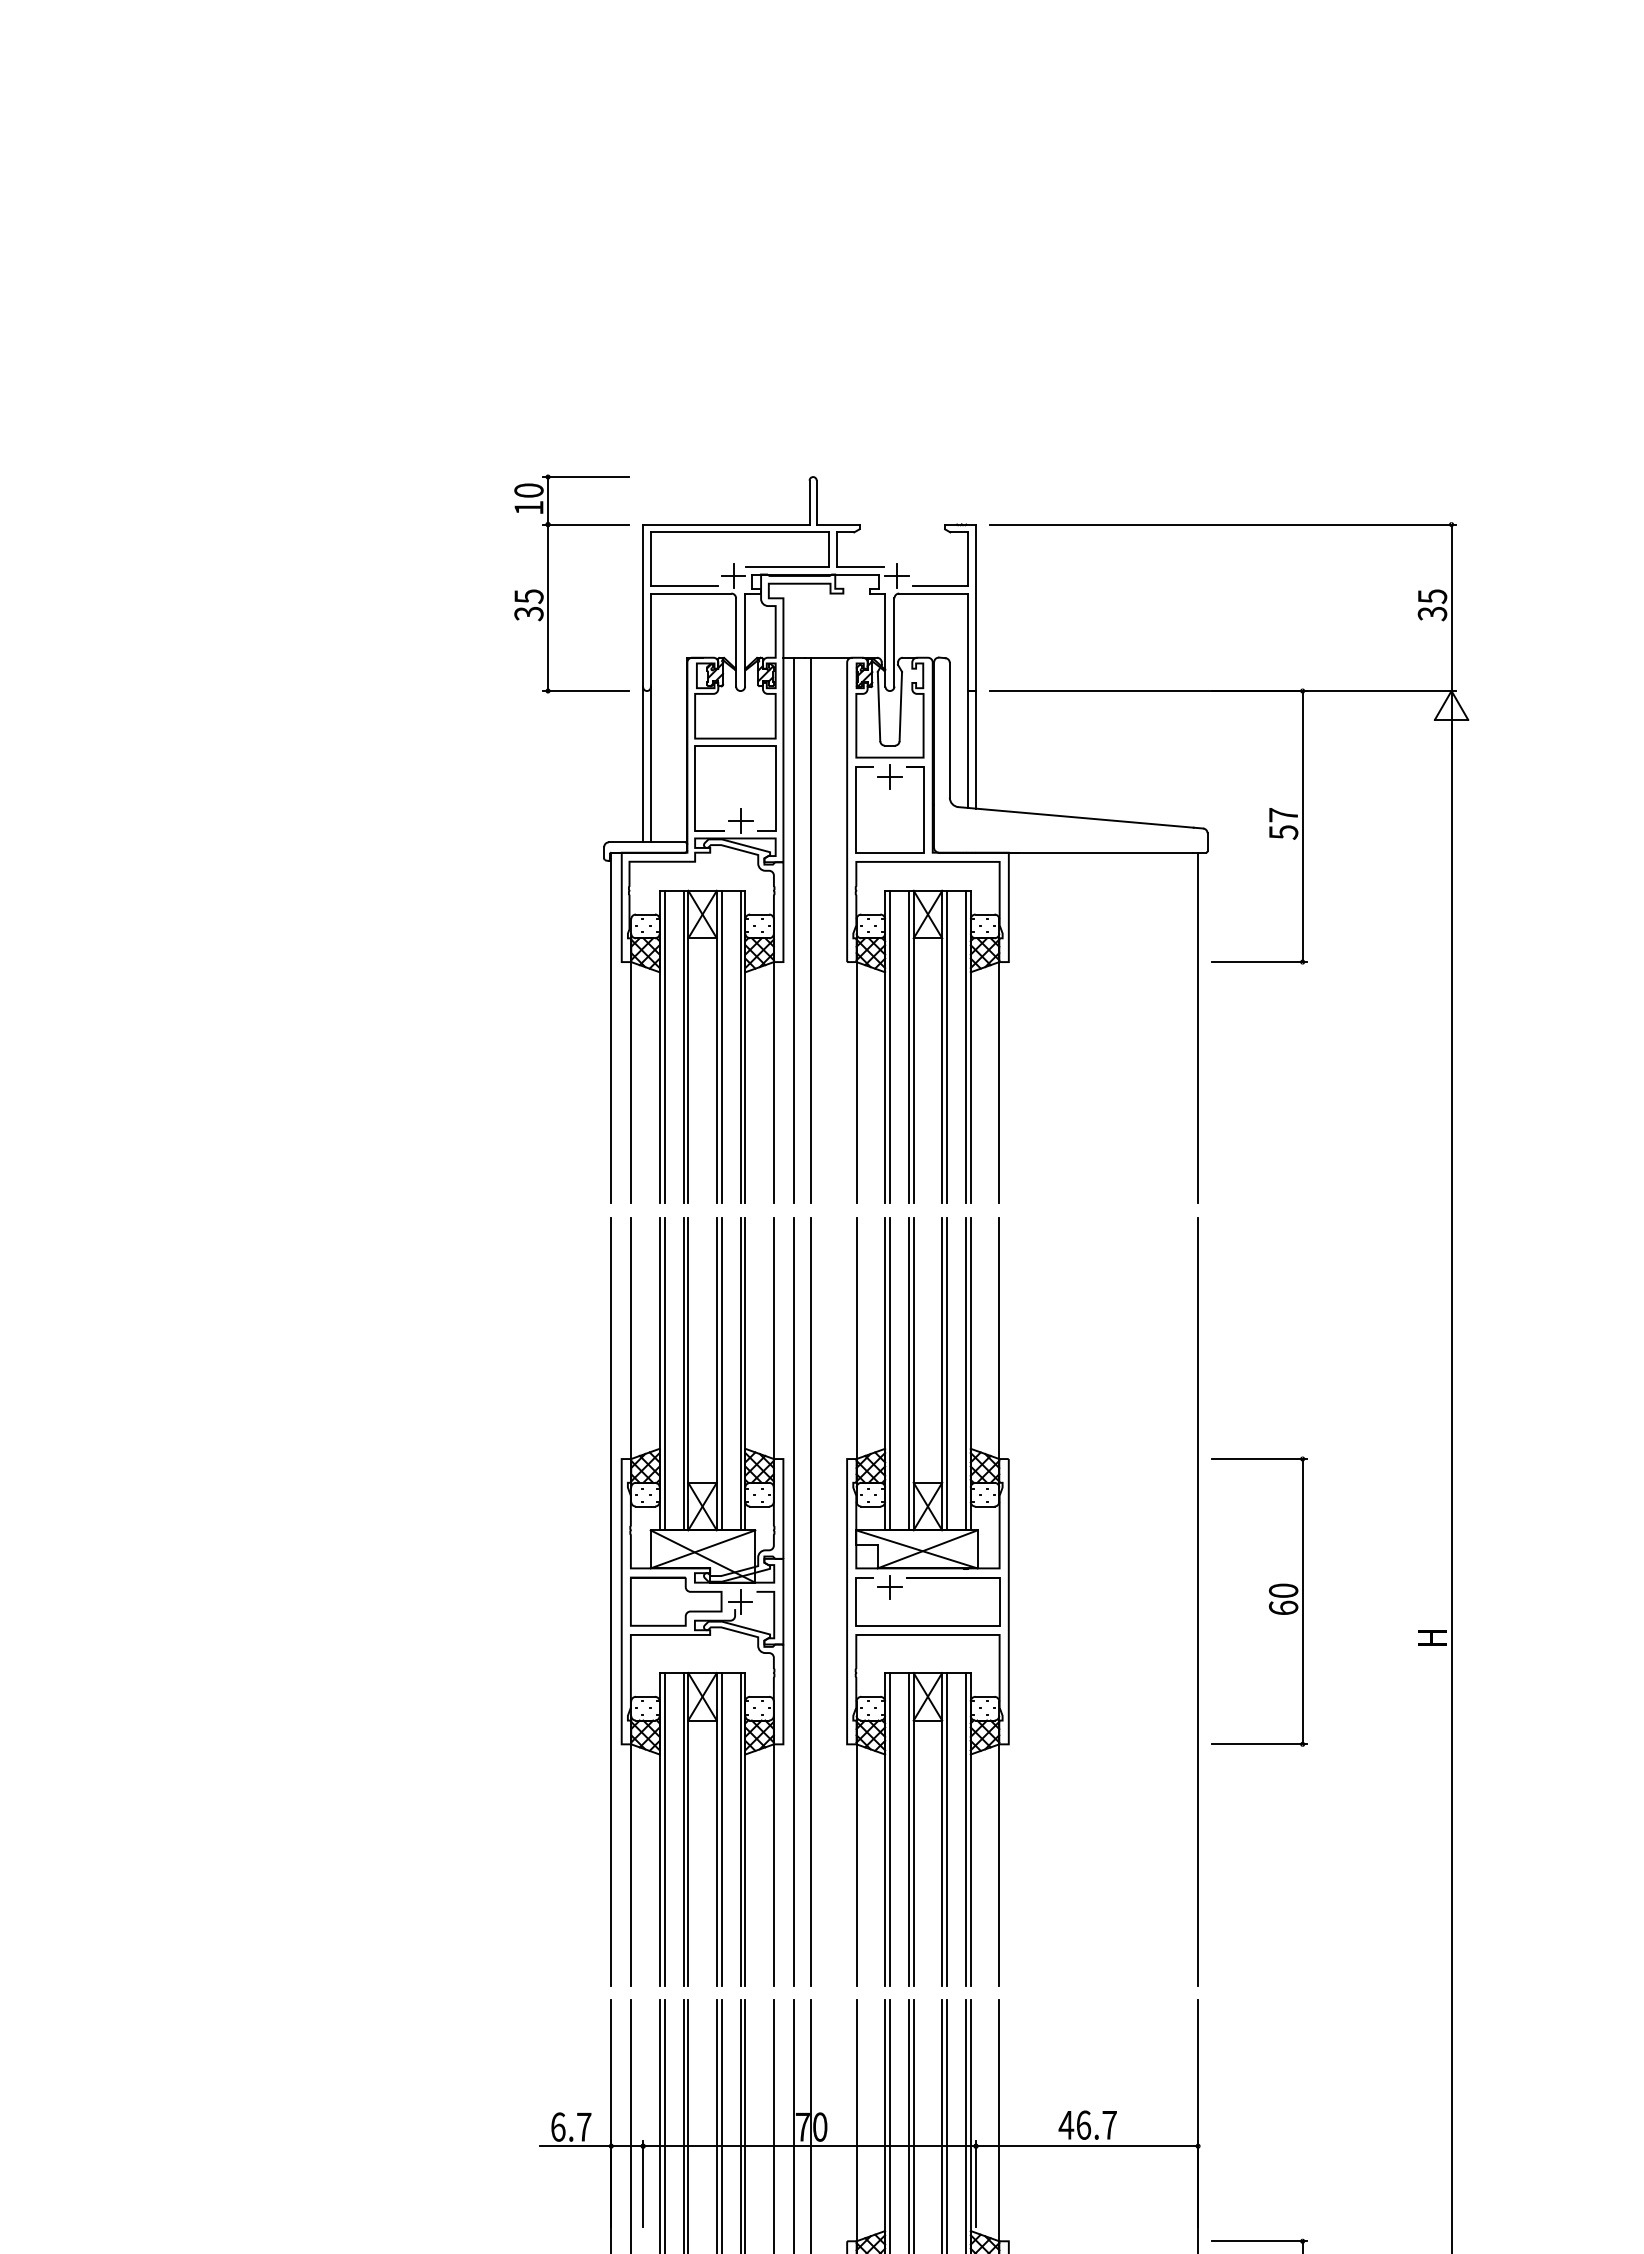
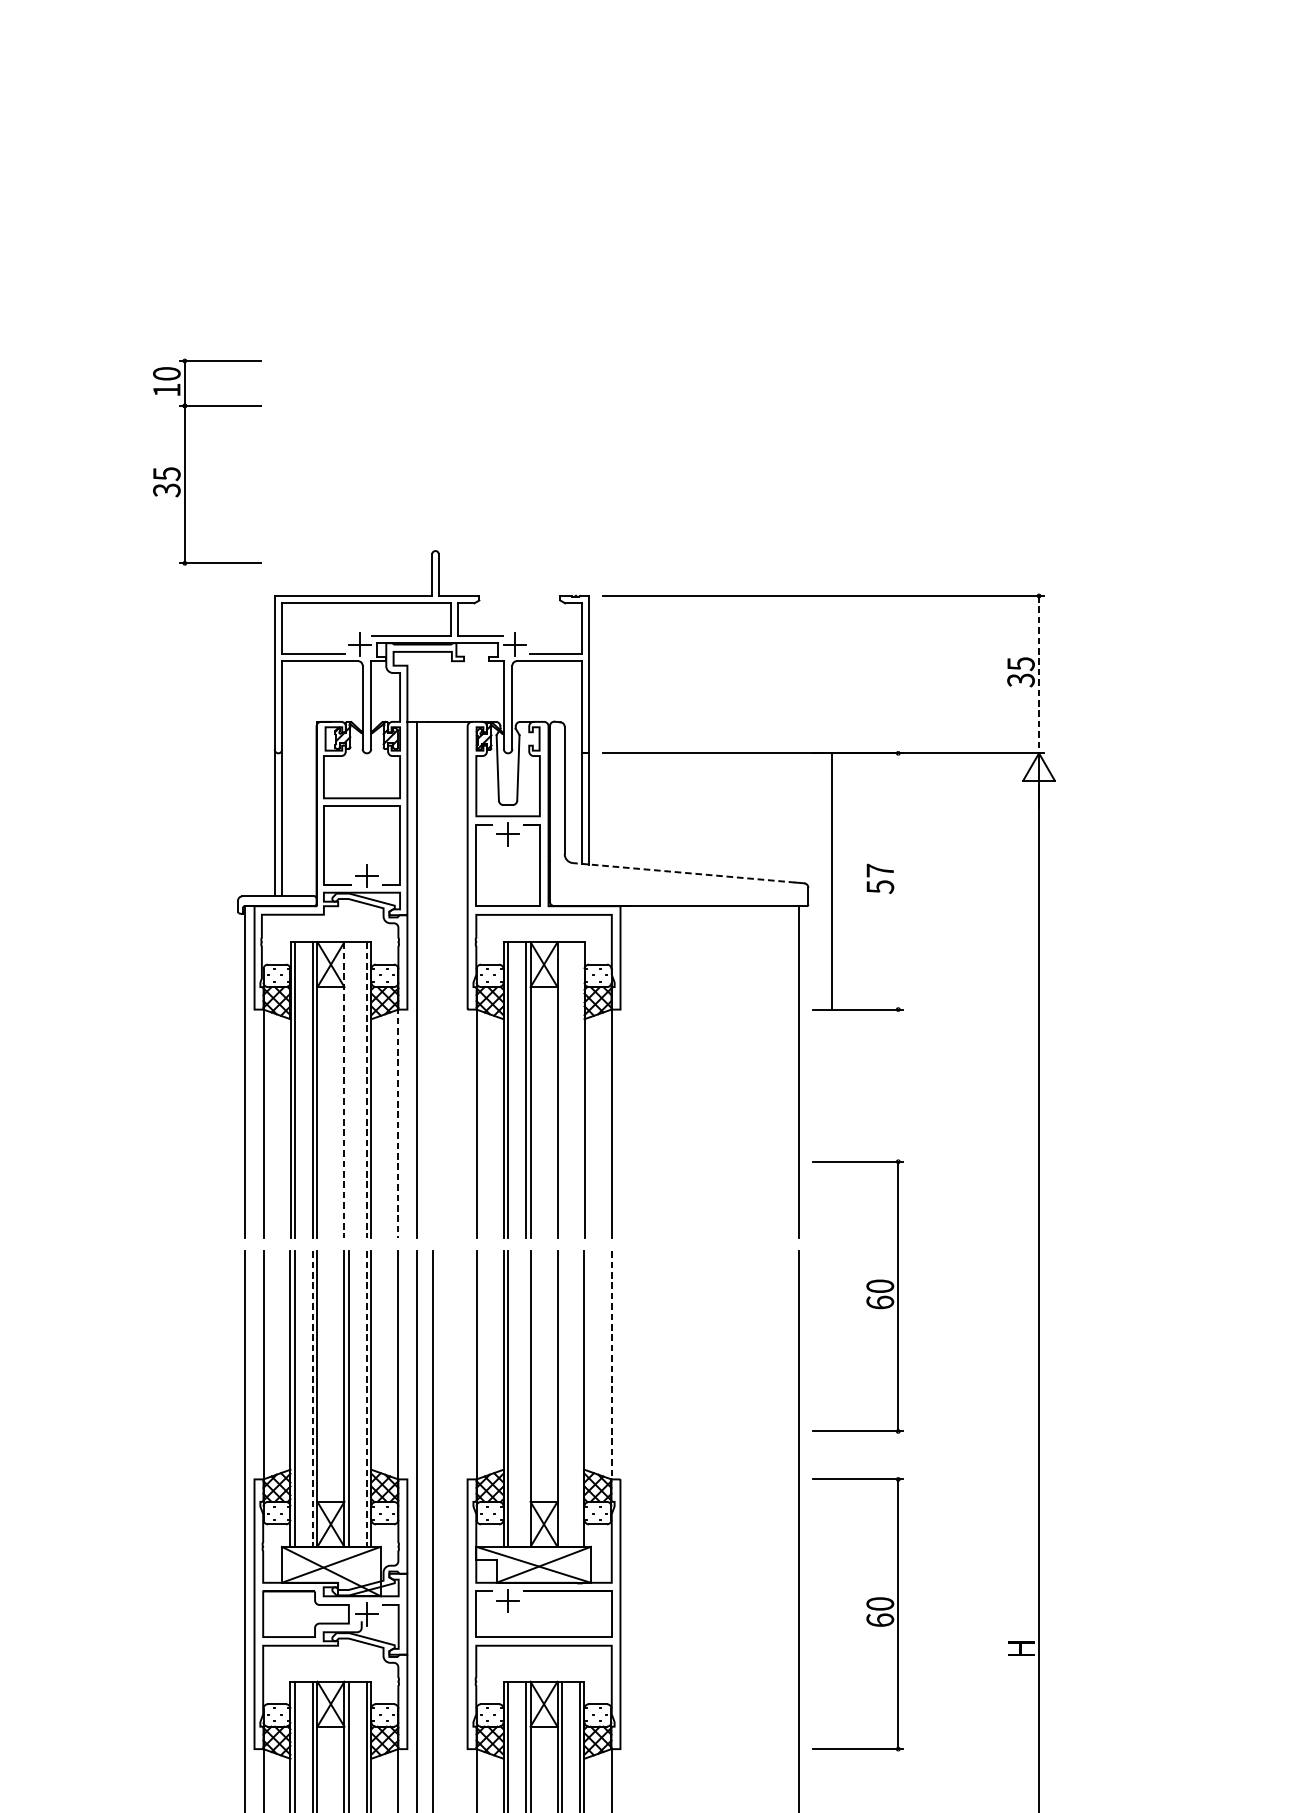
part: (548, 583) -> (185, 461), moved
line: (1451, 608) -> (1038, 675), solid -> dashed
line: (1075, 817) -> (683, 872), solid -> dashed
line: (1302, 826) -> (831, 881), moved
line: (810, 930) -> (432, 979), removed
line: (721, 1046) -> (348, 1089), removed
line: (947, 1046) -> (562, 1089), removed
line: (966, 1046) -> (580, 1089), removed
line: (716, 1047) -> (344, 1090), solid -> dashed
line: (740, 1047) -> (366, 1090), solid -> dashed
line: (773, 1081) -> (398, 1122), solid -> dashed
part: (1269, 1267) -> (866, 1298), added
line: (999, 1338) -> (611, 1365), solid -> dashed
line: (908, 1373) -> (525, 1398), removed
line: (946, 1373) -> (561, 1398), removed
line: (965, 1373) -> (579, 1398), removed
line: (683, 1374) -> (312, 1399), solid -> dashed
line: (740, 1374) -> (366, 1399), solid -> dashed

